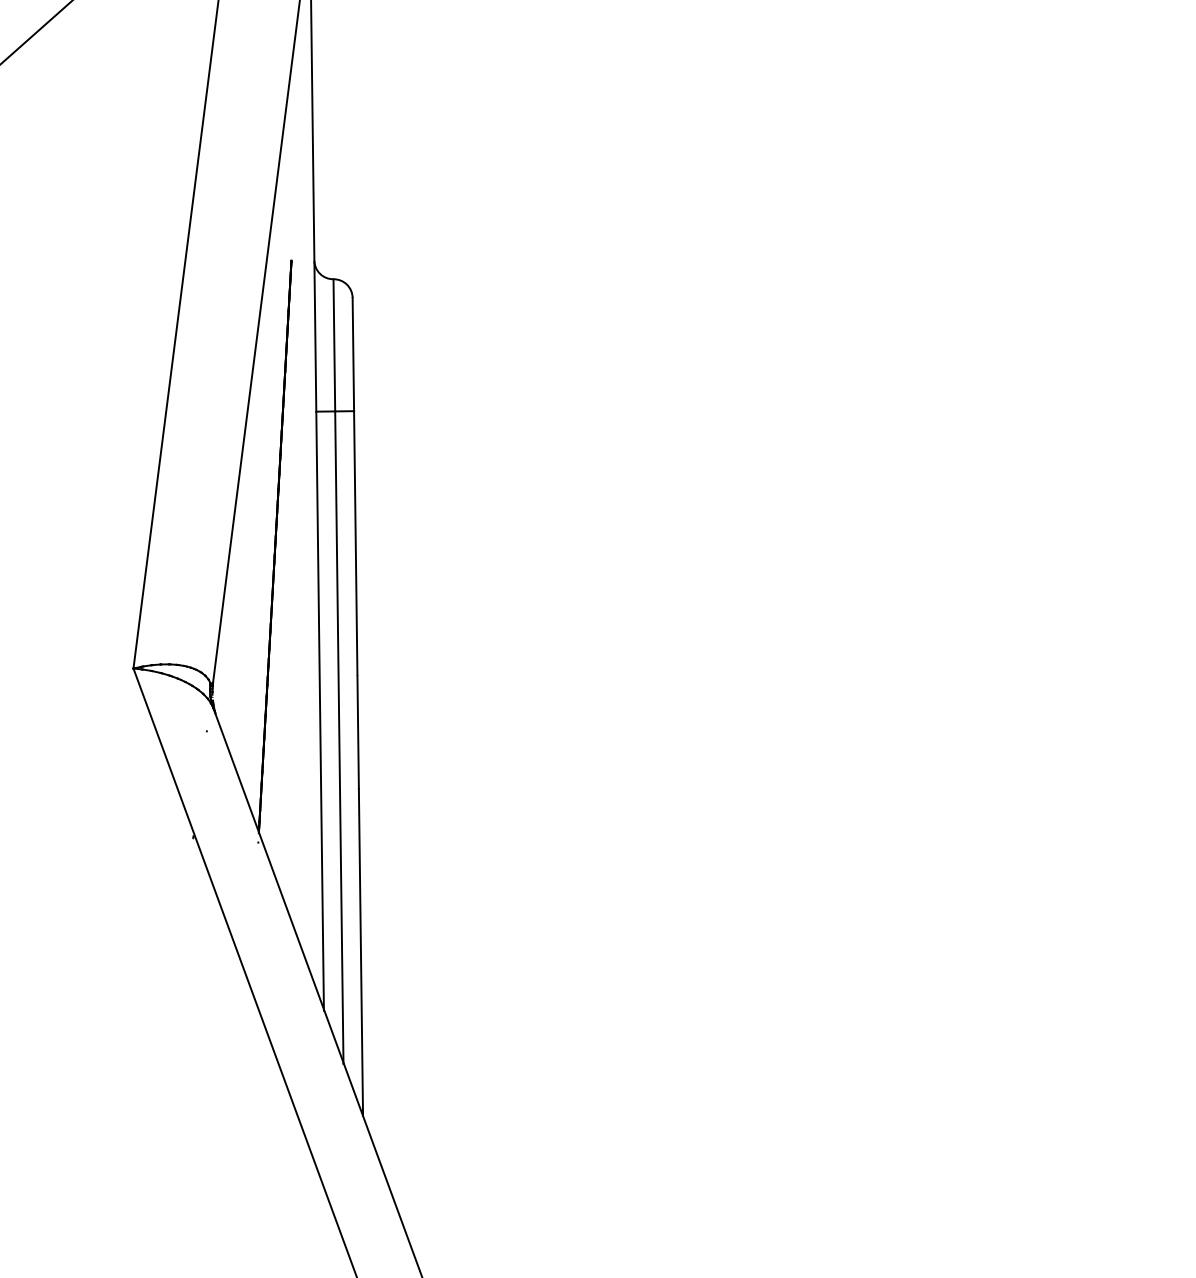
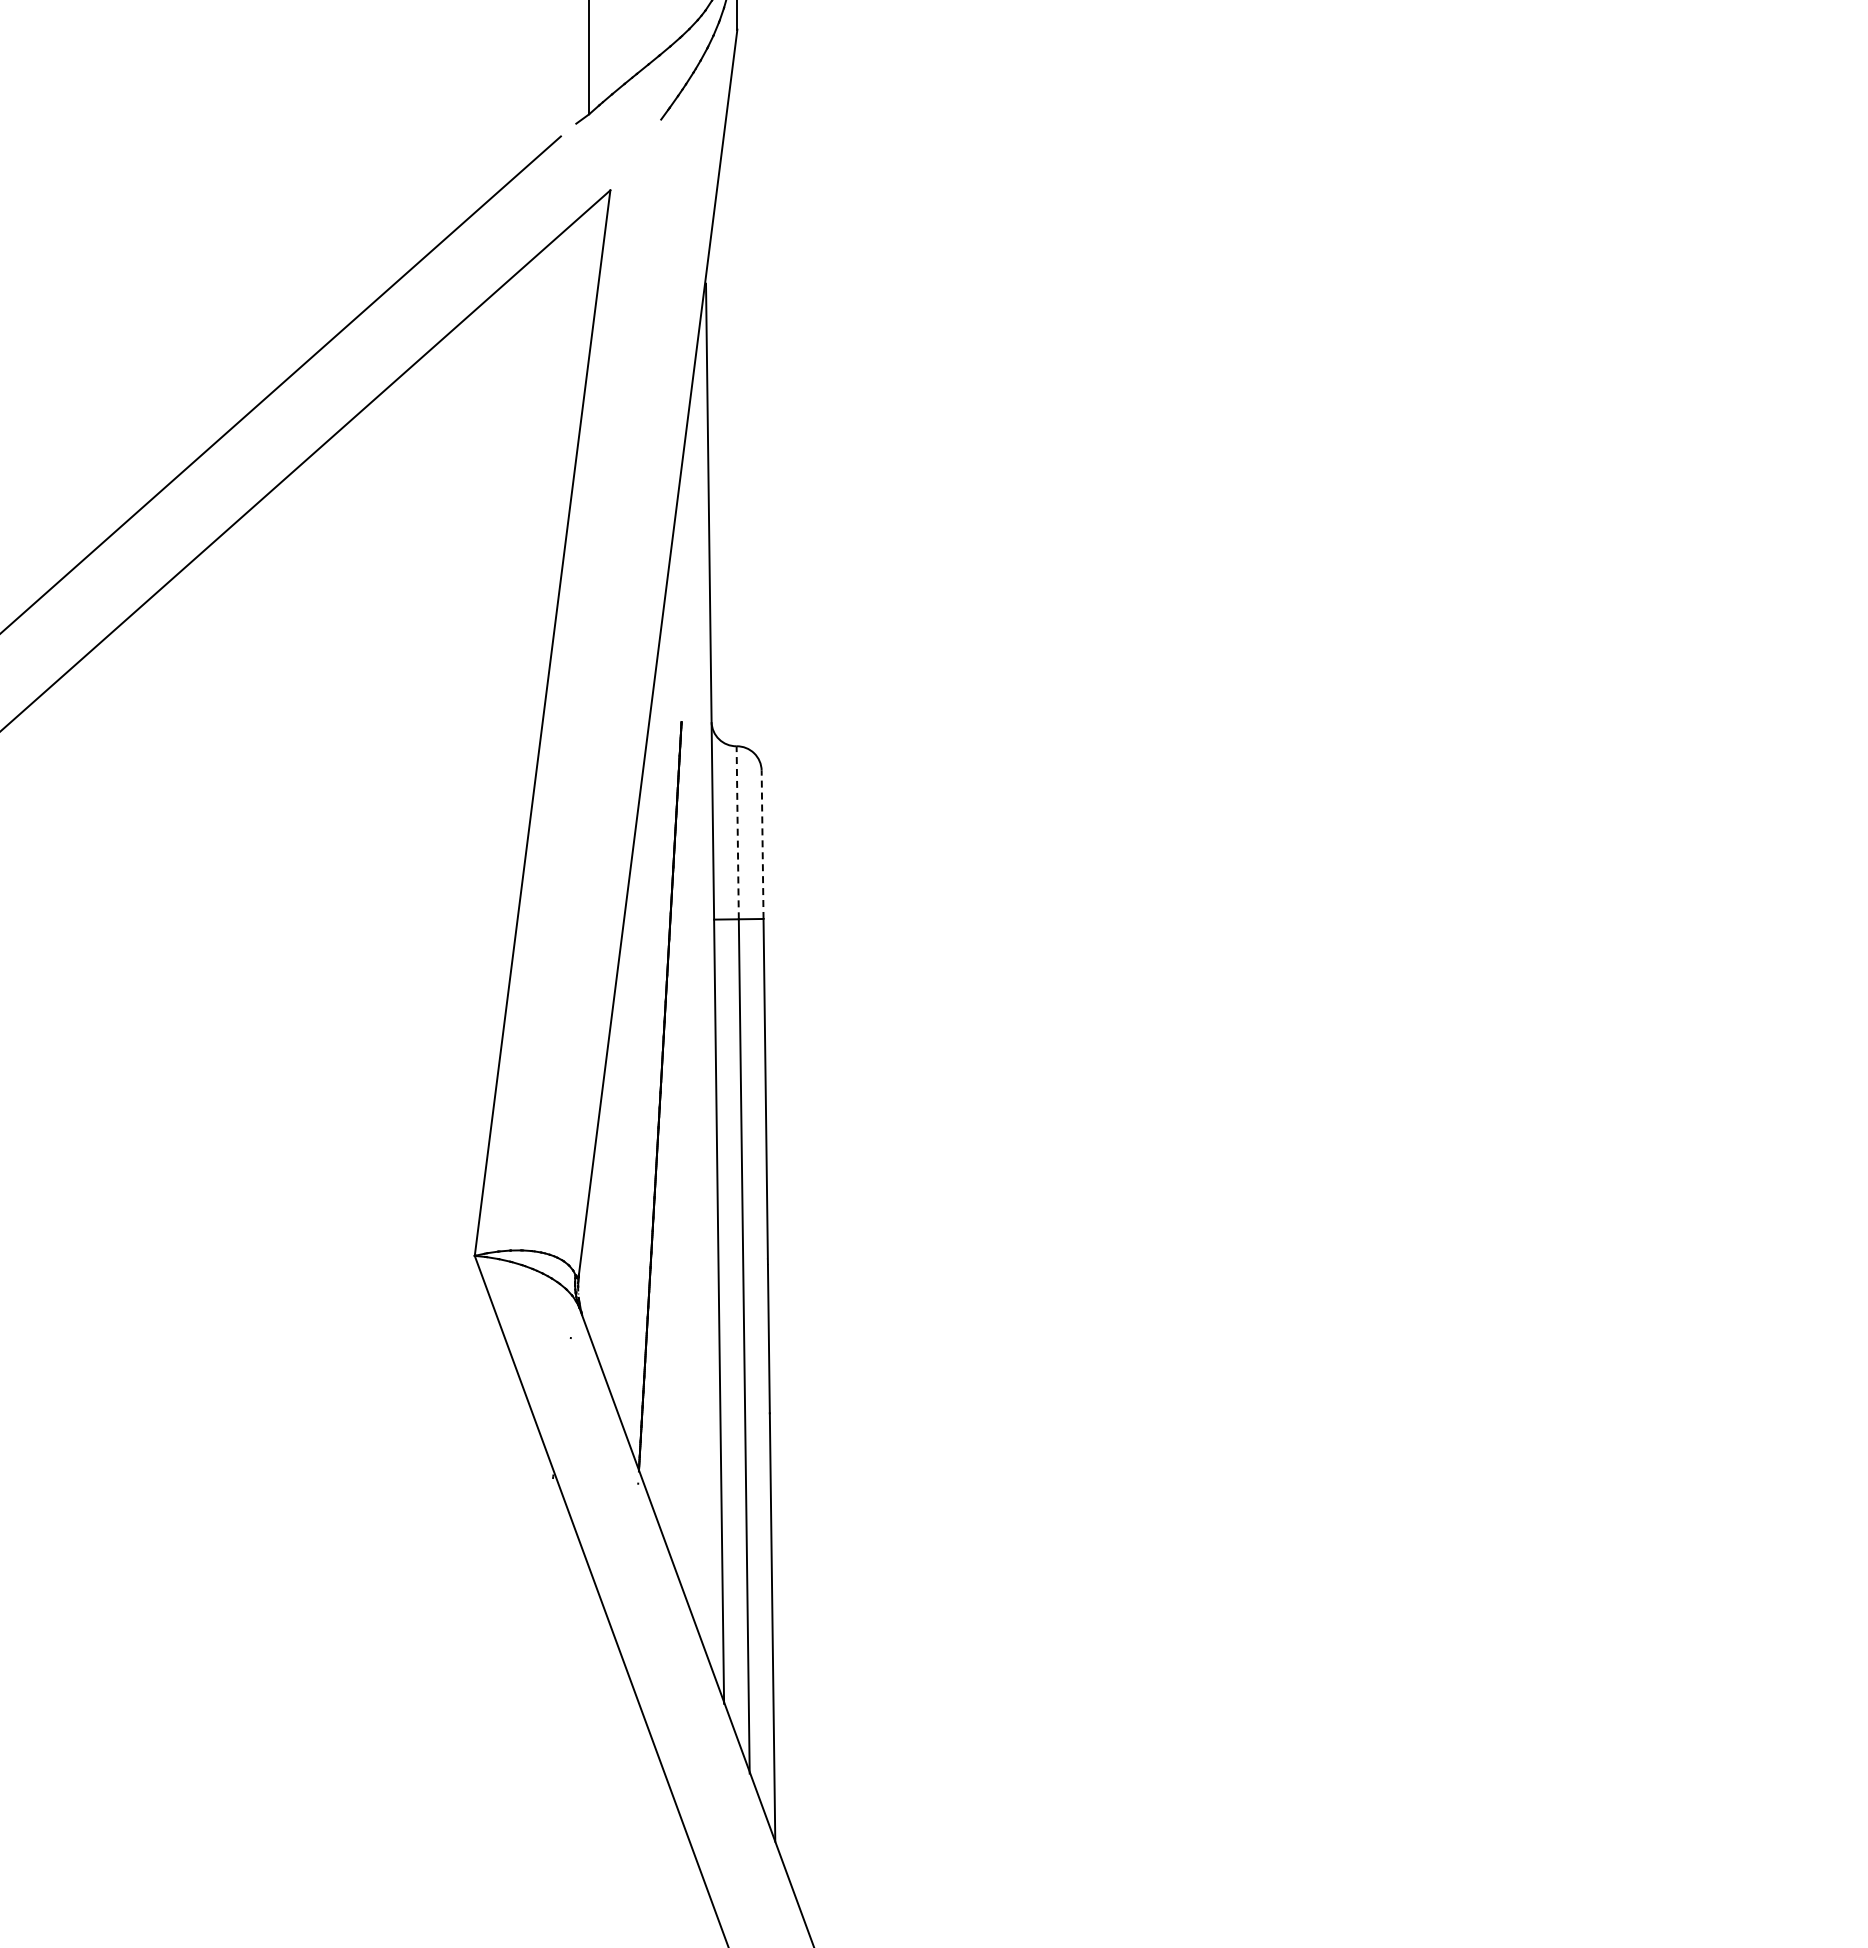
line: (334, 345) -> (737, 832), solid -> dashed
line: (353, 354) -> (762, 844), solid -> dashed

